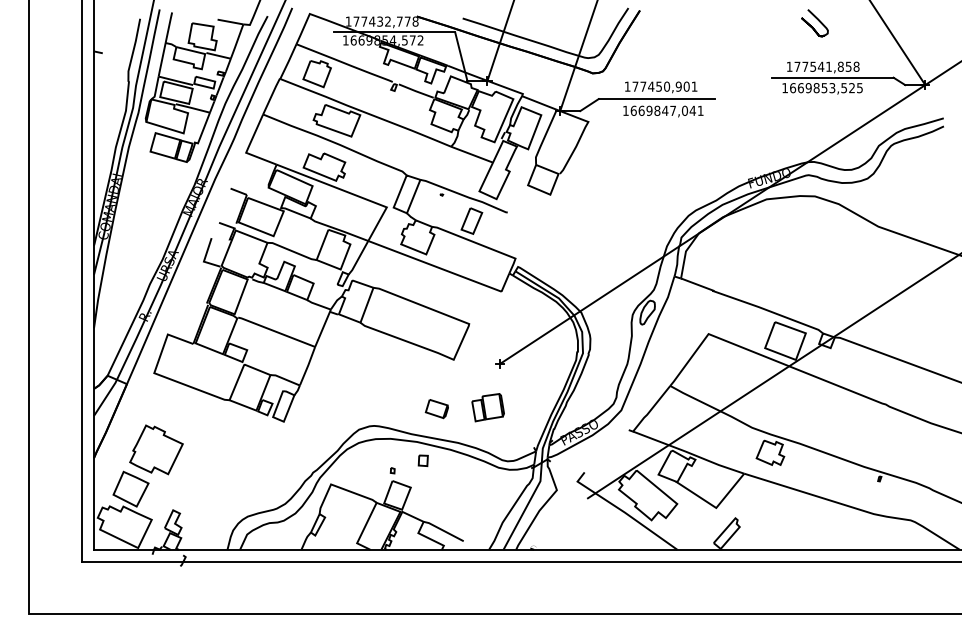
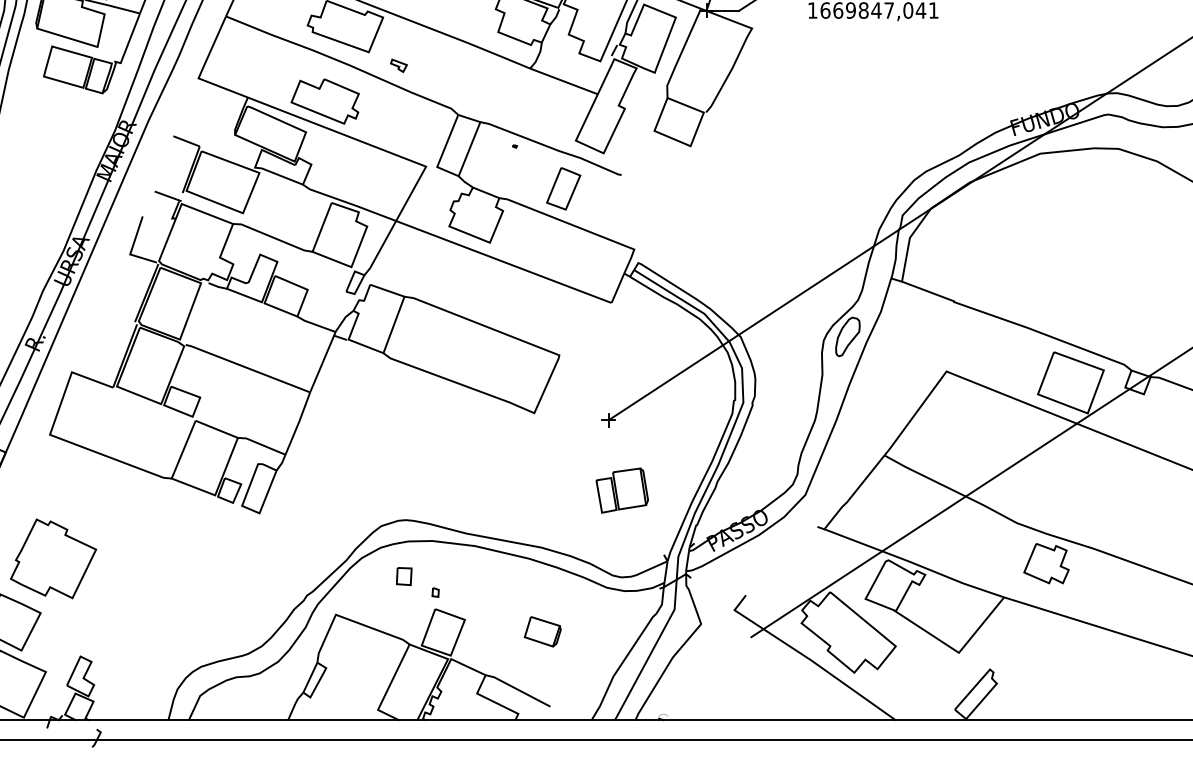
part: (370, 144) -> (399, 64), added
part: (487, 407) -> (621, 490), moved
part: (436, 409) -> (542, 632), moved
part: (422, 460) -> (402, 576), moved

